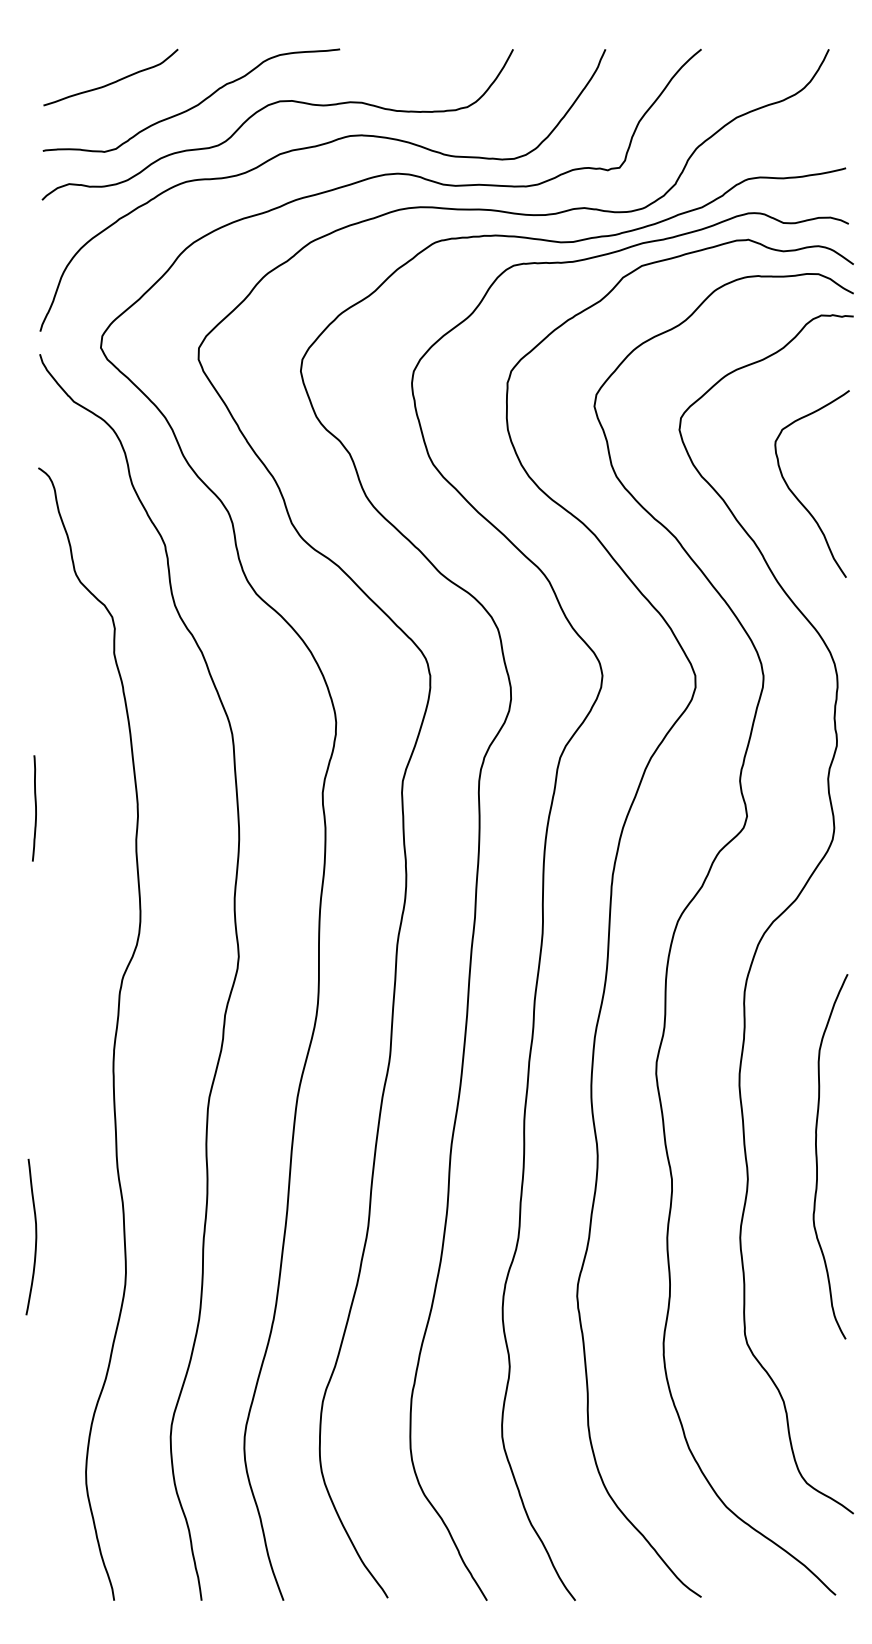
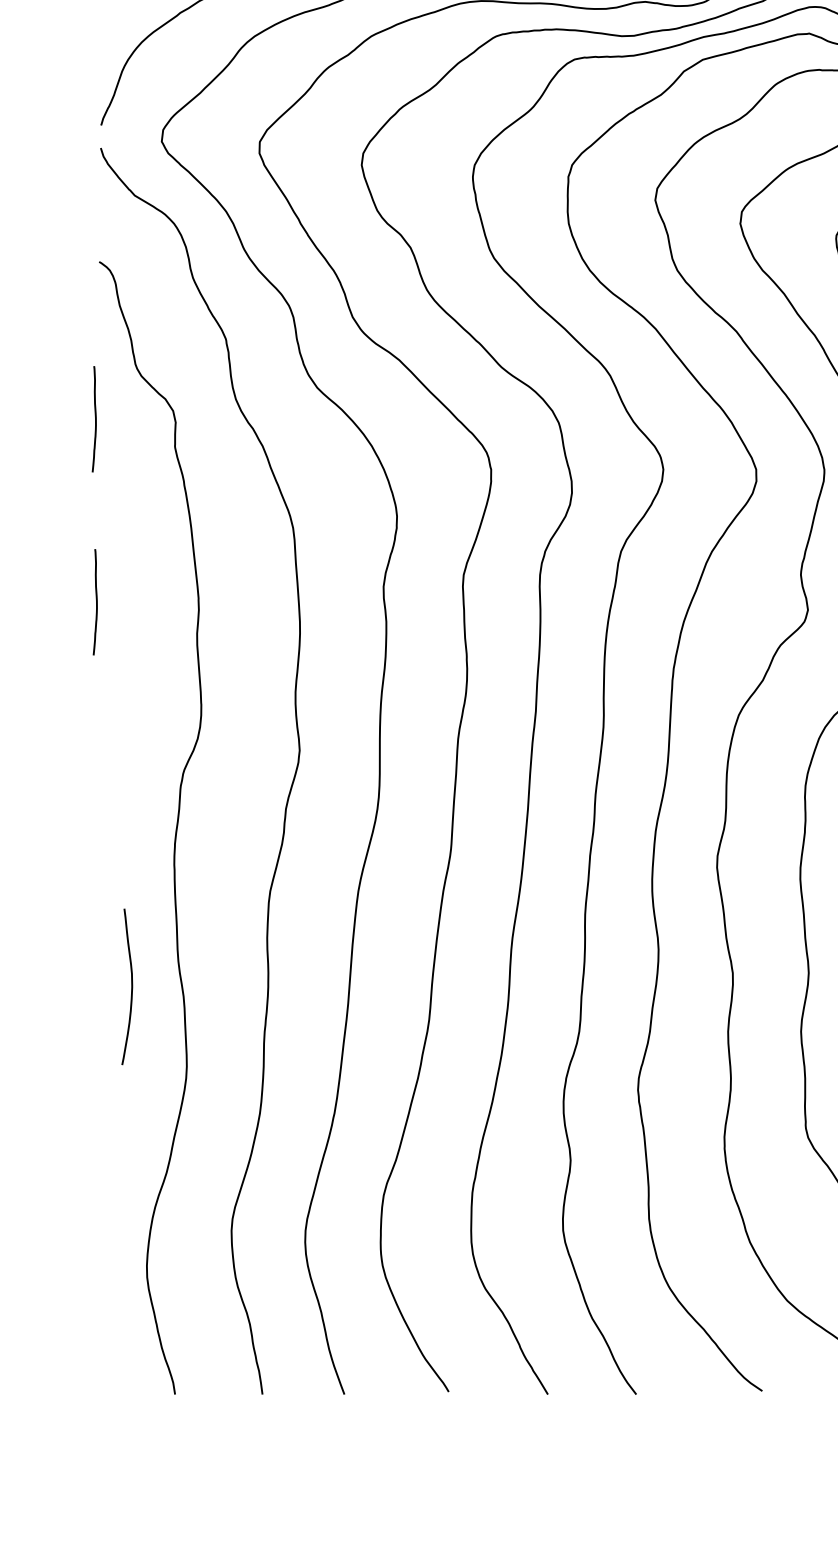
curve: (34, 625) -> (95, 419), added
curve: (35, 1236) -> (131, 986), moved

